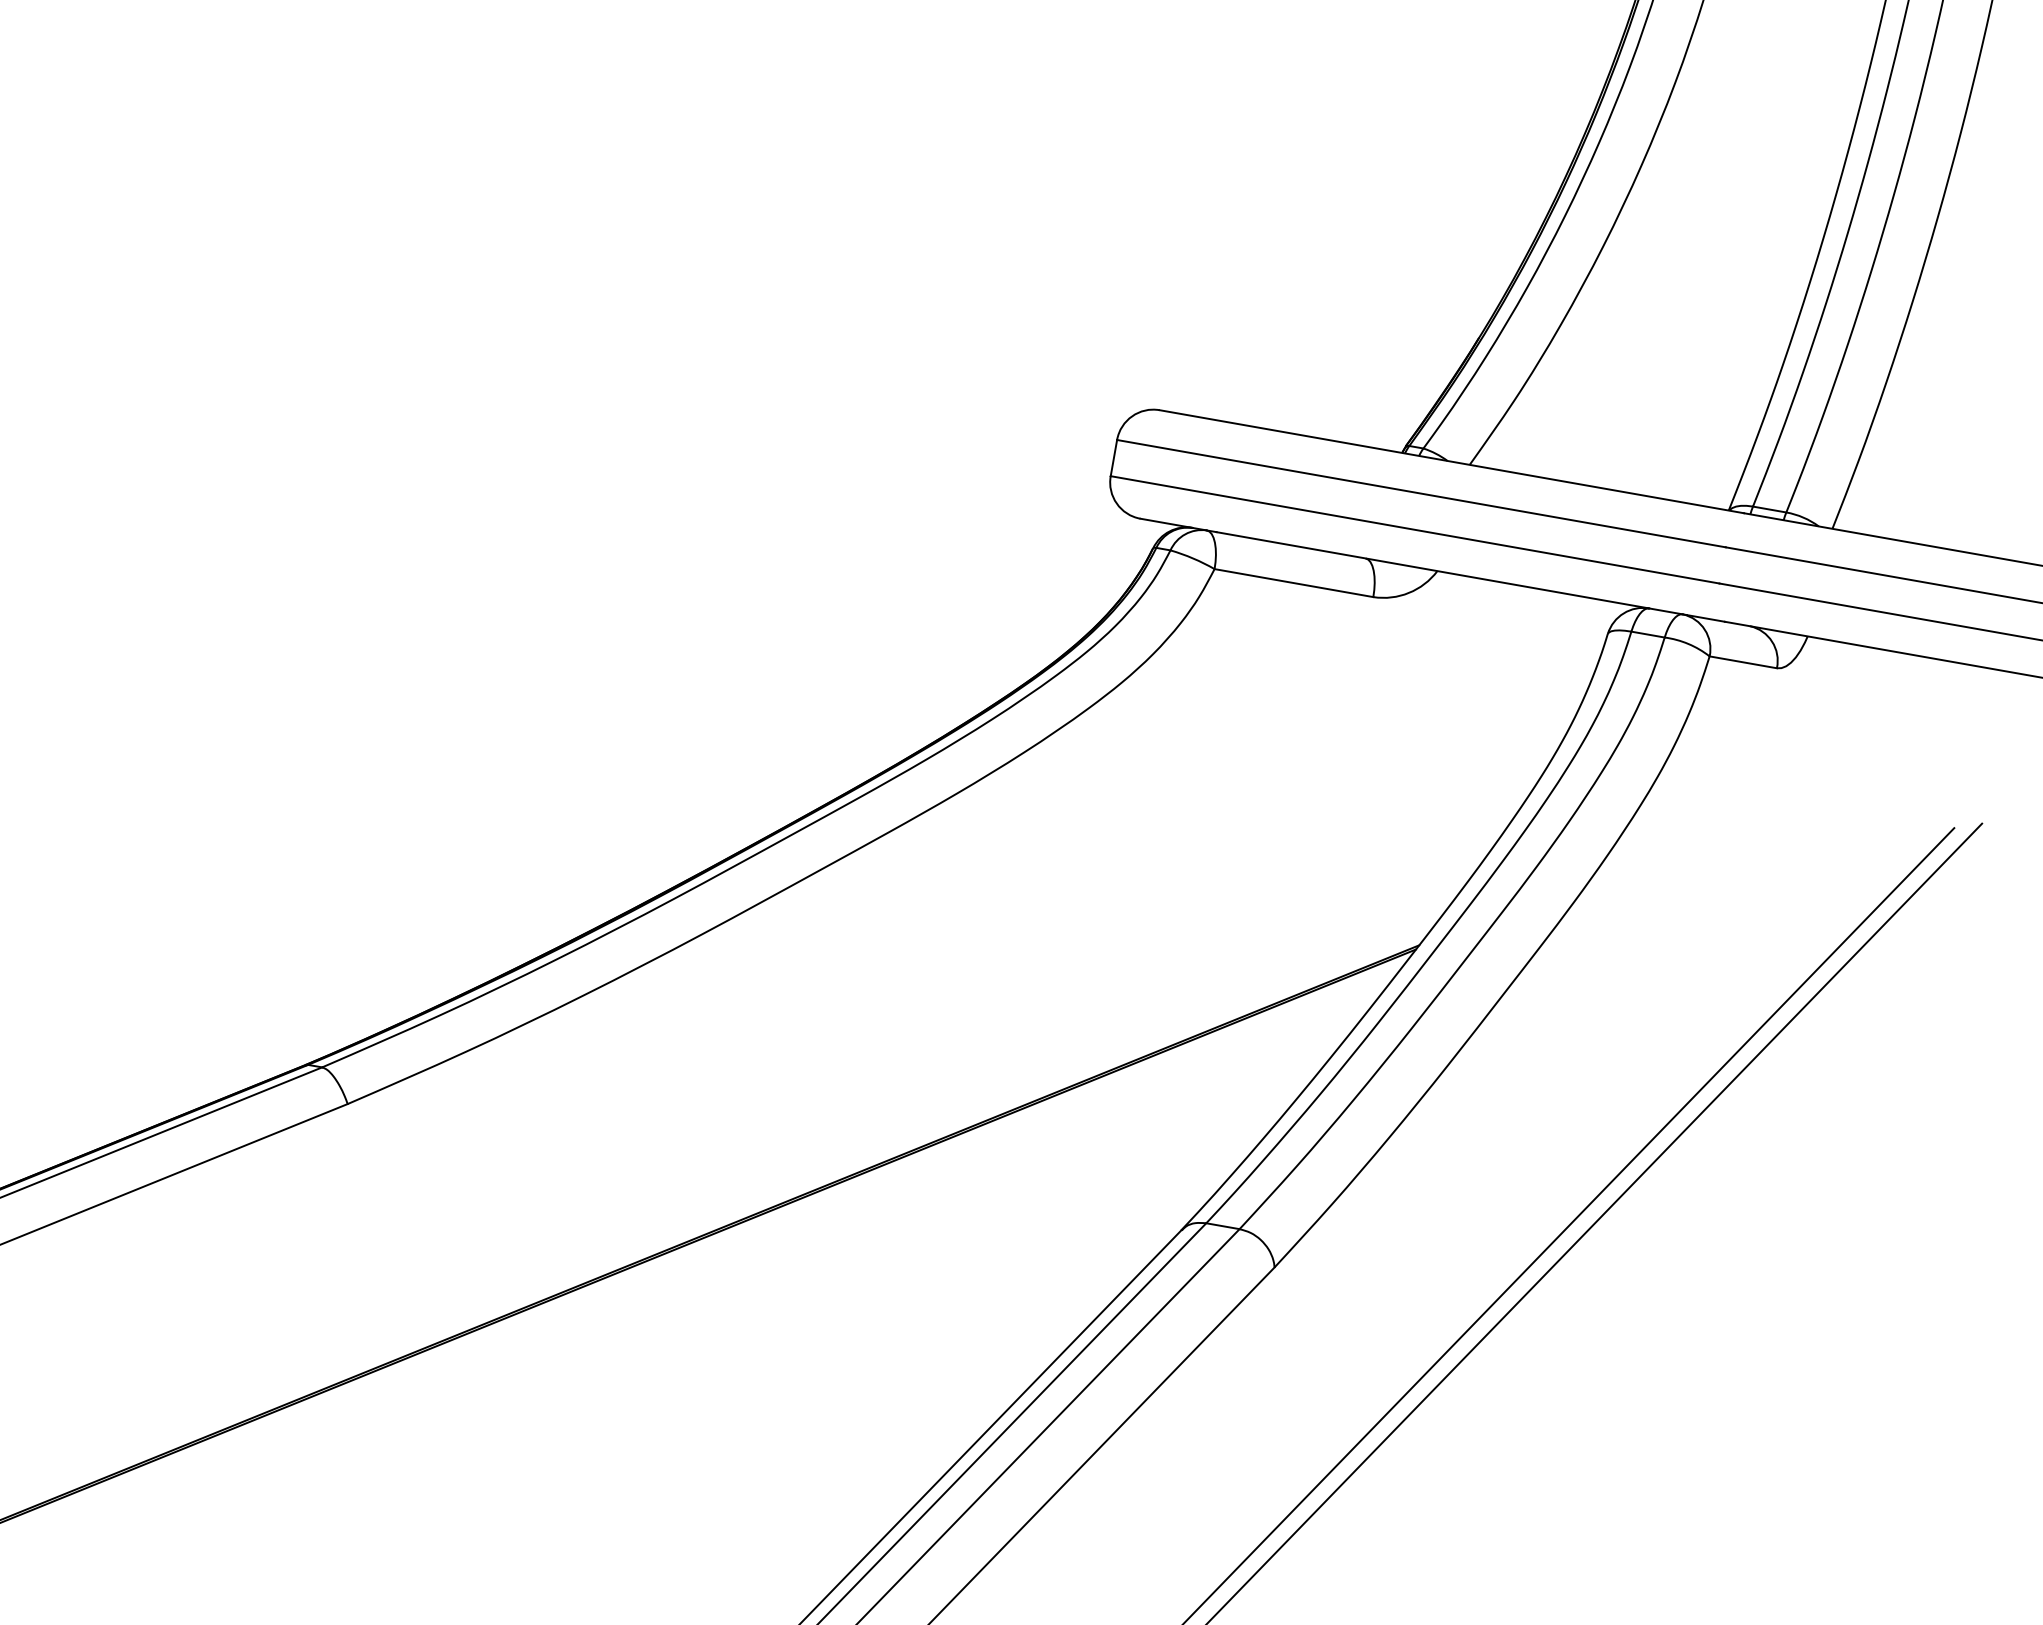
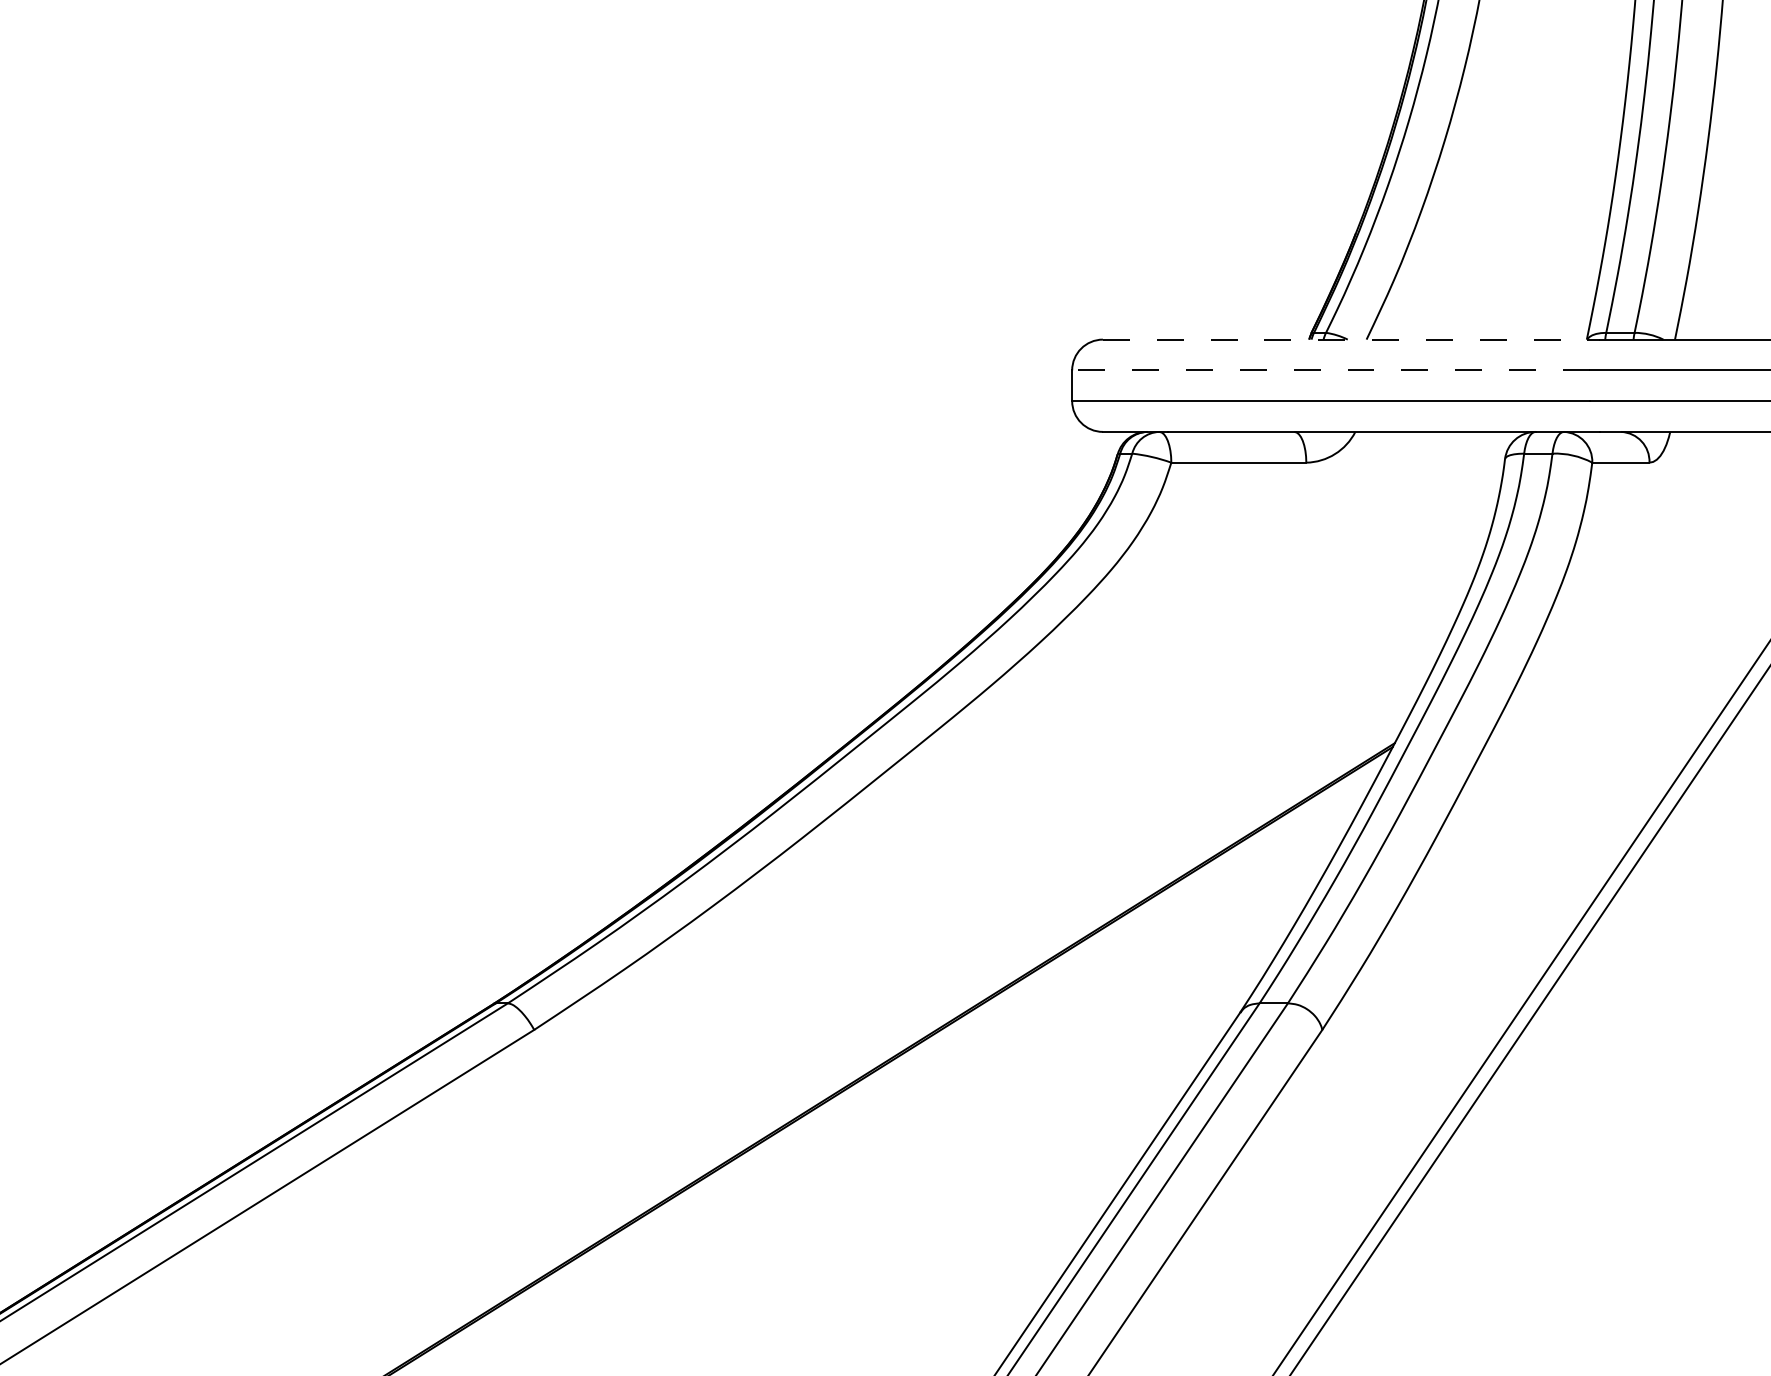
line: (1452, 461) -> (1351, 339), solid -> dashed
line: (1420, 493) -> (1330, 370), solid -> dashed

